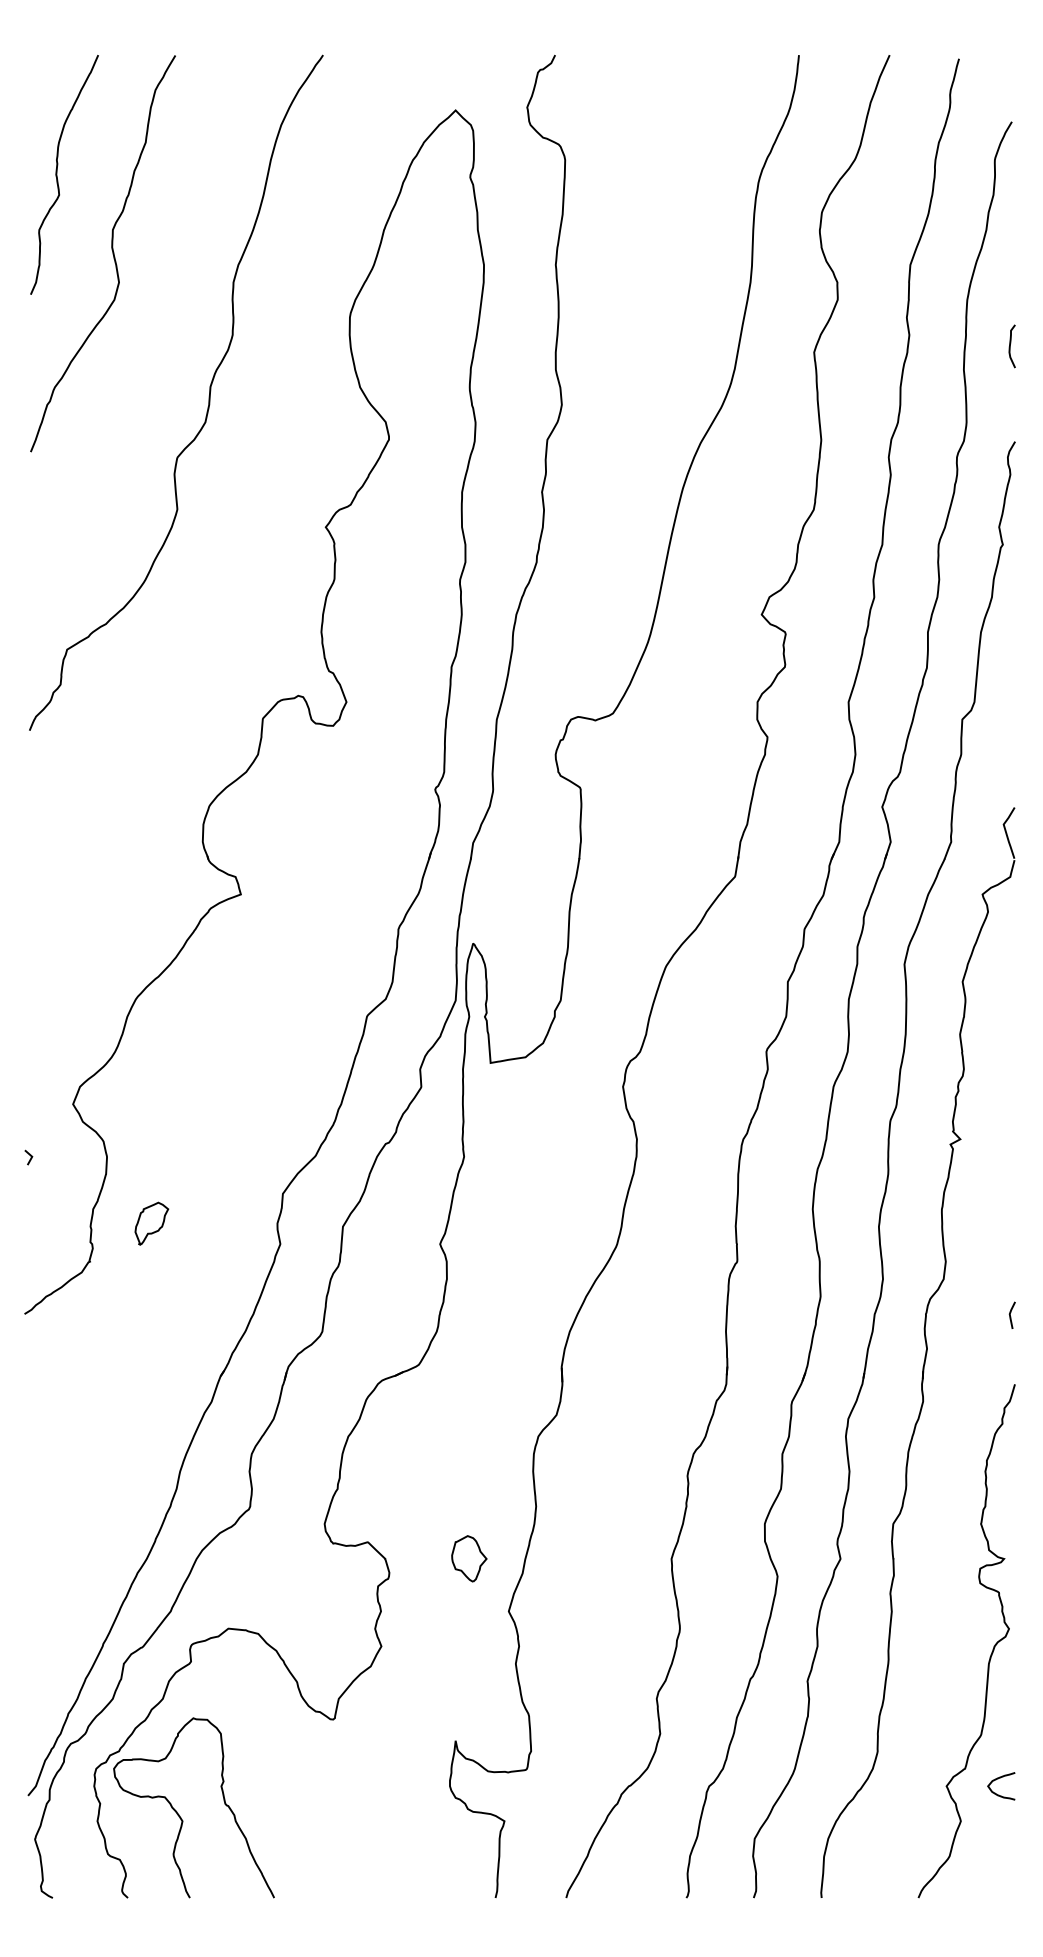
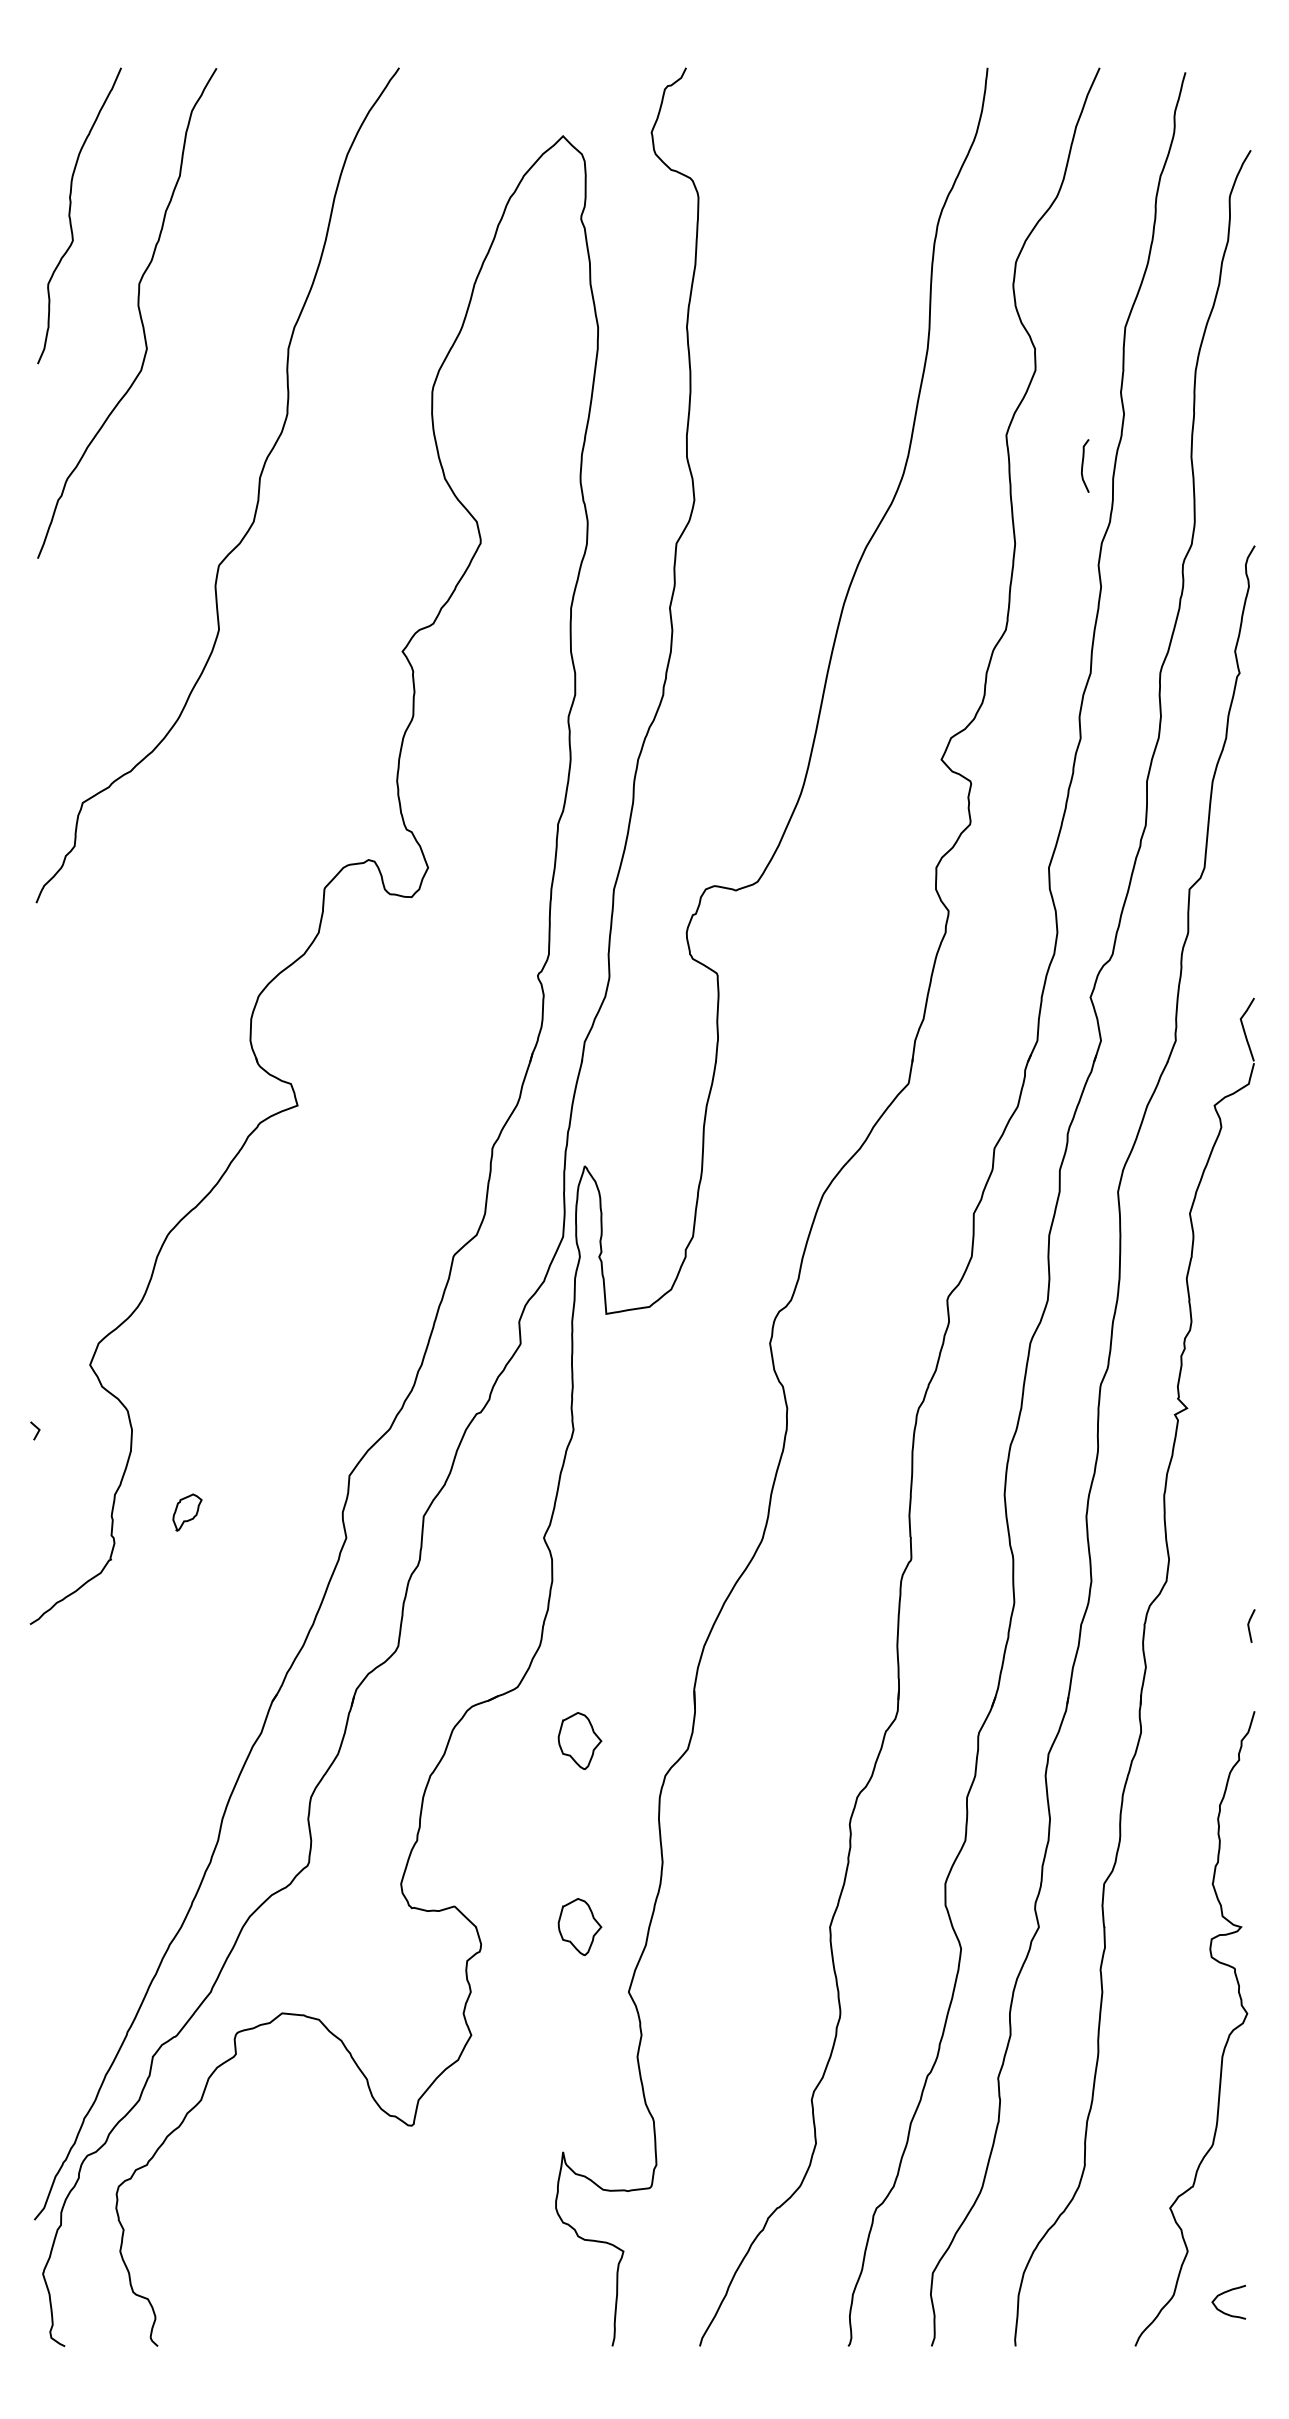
curve: (1010, 346) -> (1083, 465), moved
part: (151, 1223) -> (187, 1512), size x0.7
part: (468, 1407) -> (579, 1740), added
curve: (998, 1779) -> (1225, 2293), moved
curve: (180, 1815) -> (222, 2244), removed

